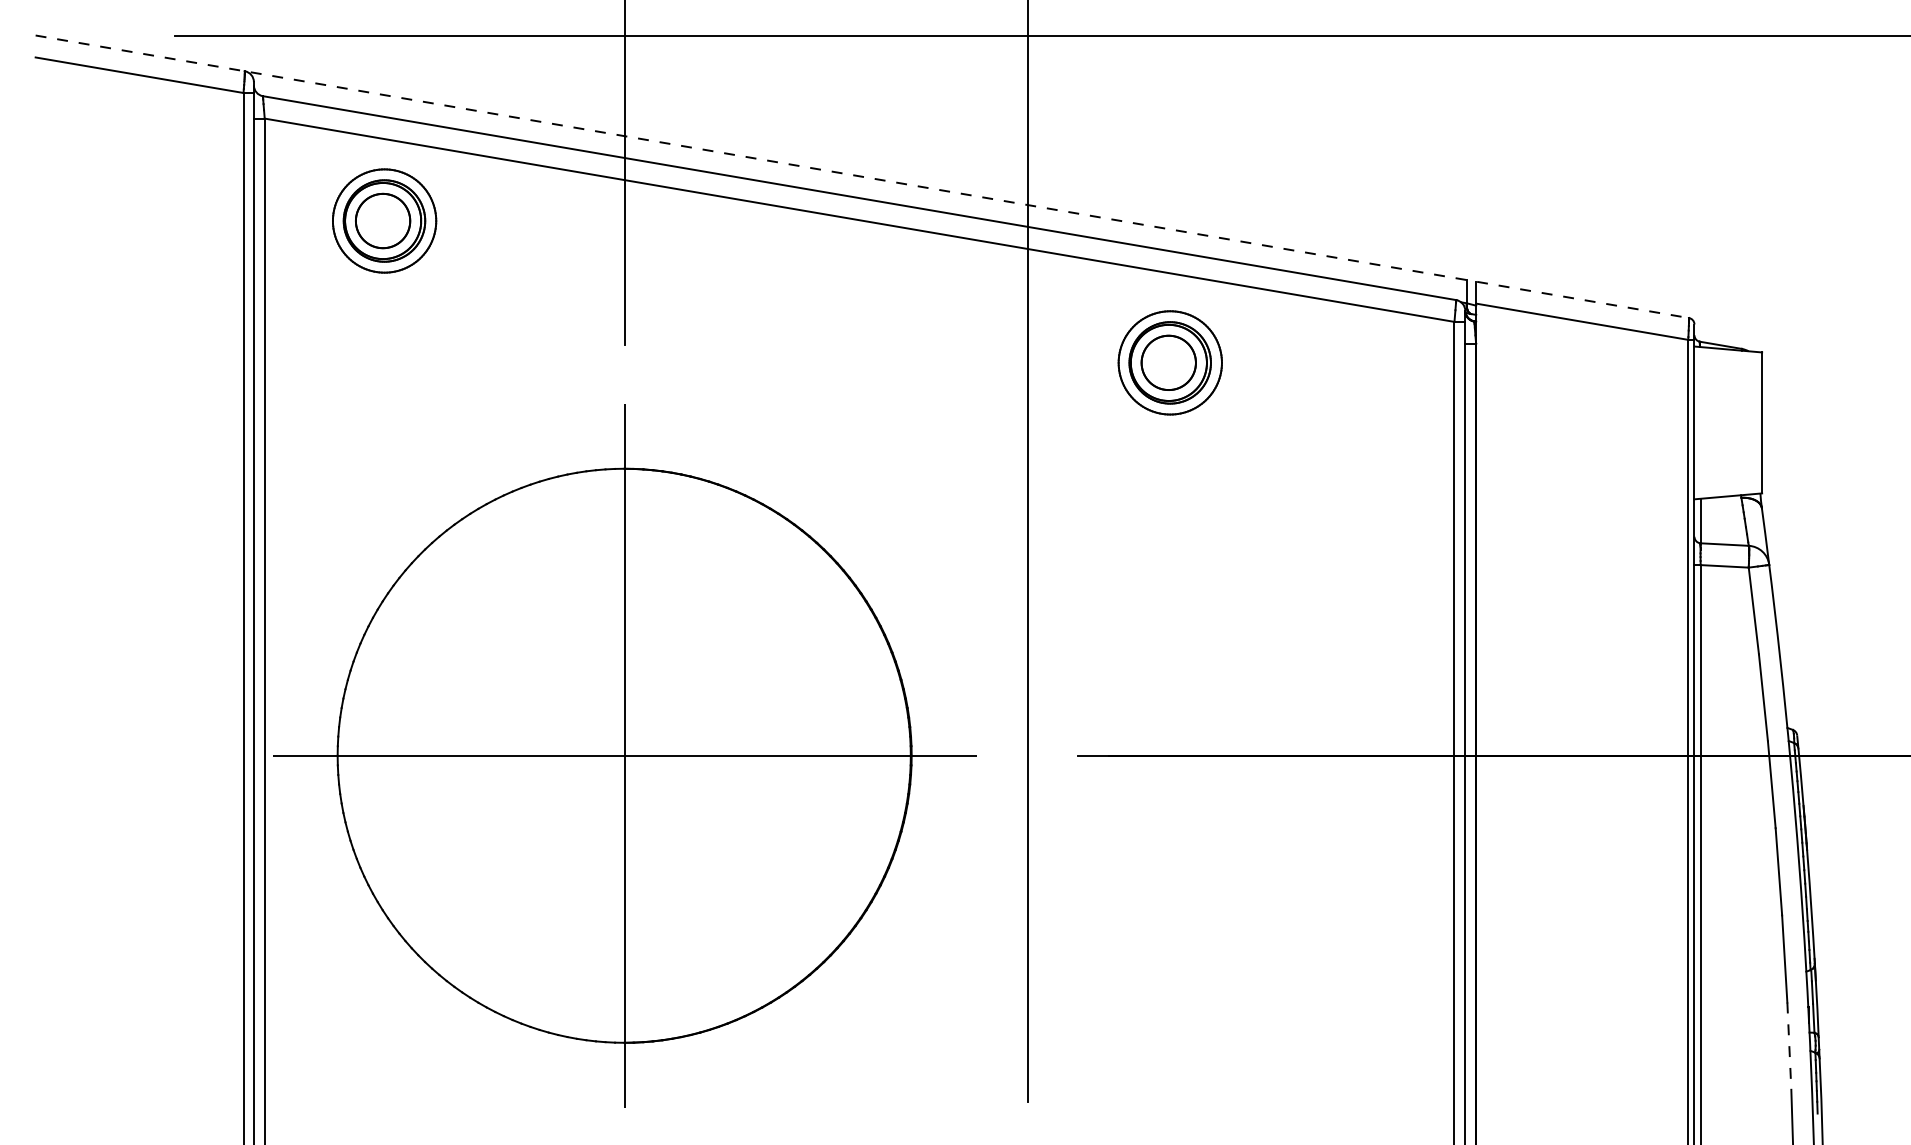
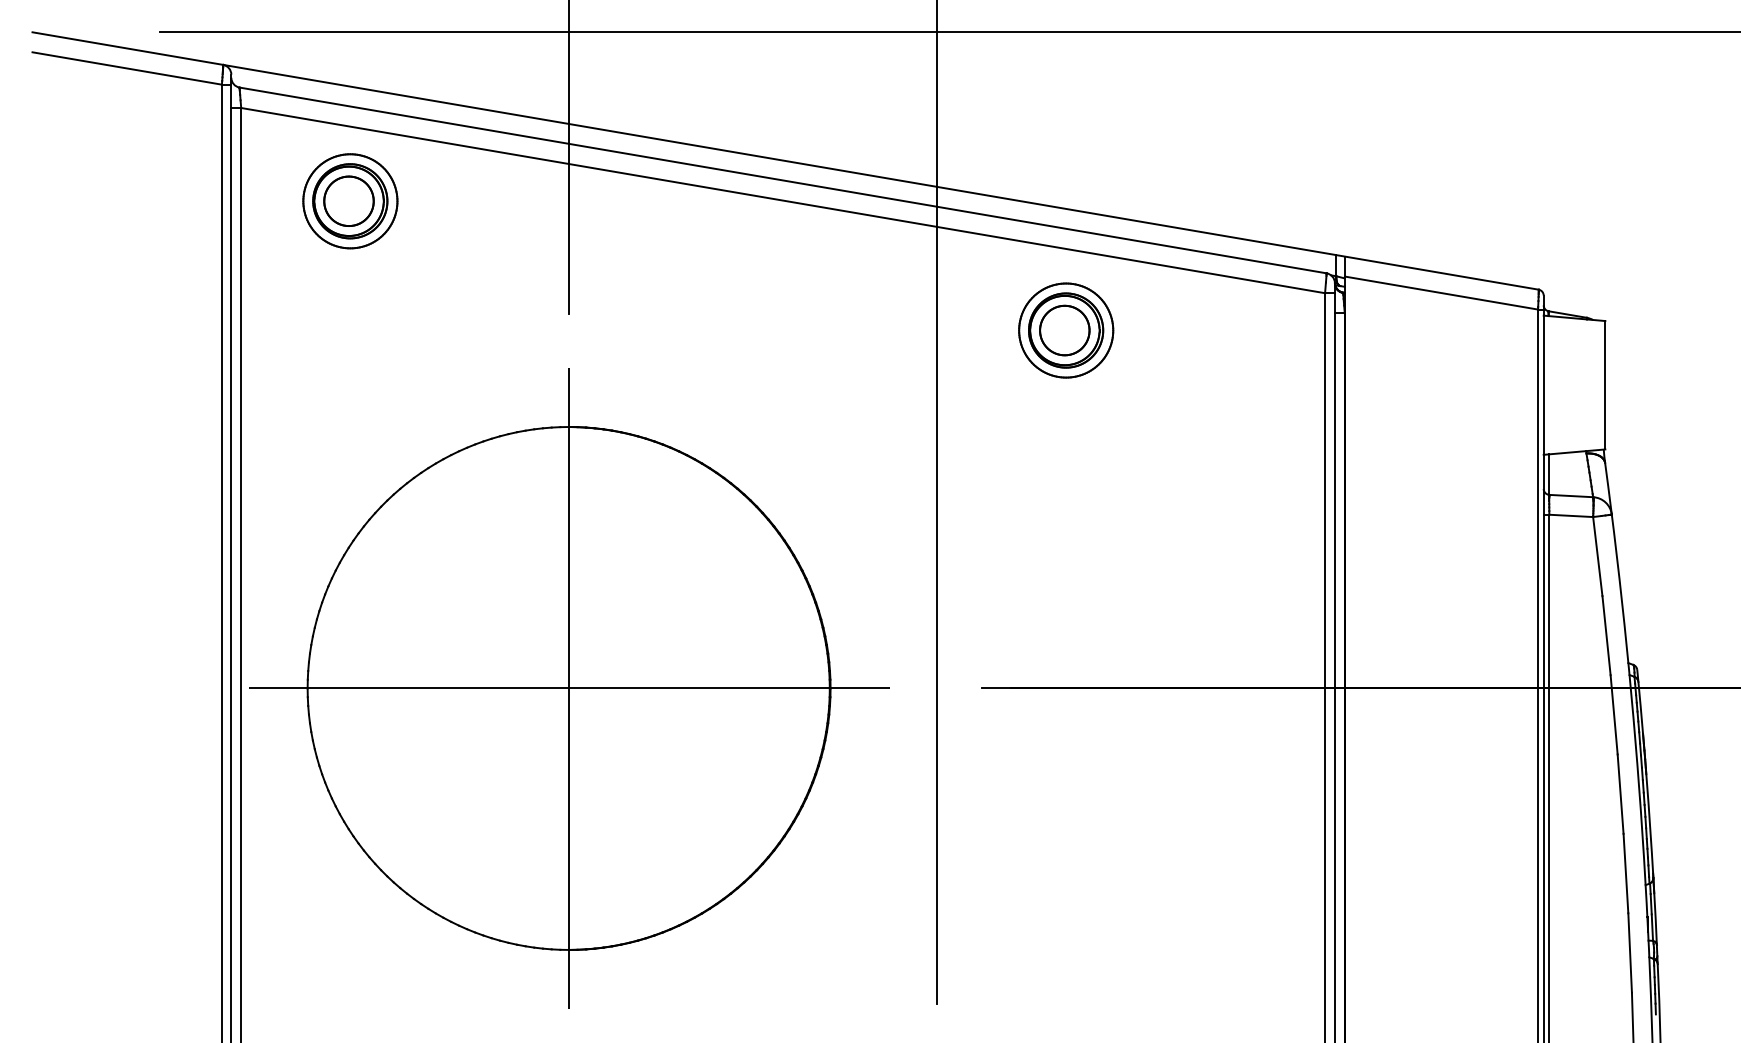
line: (862, 176) -> (785, 160), dashed -> solid
line: (1789, 1046) -> (1630, 953), dashed -> solid

